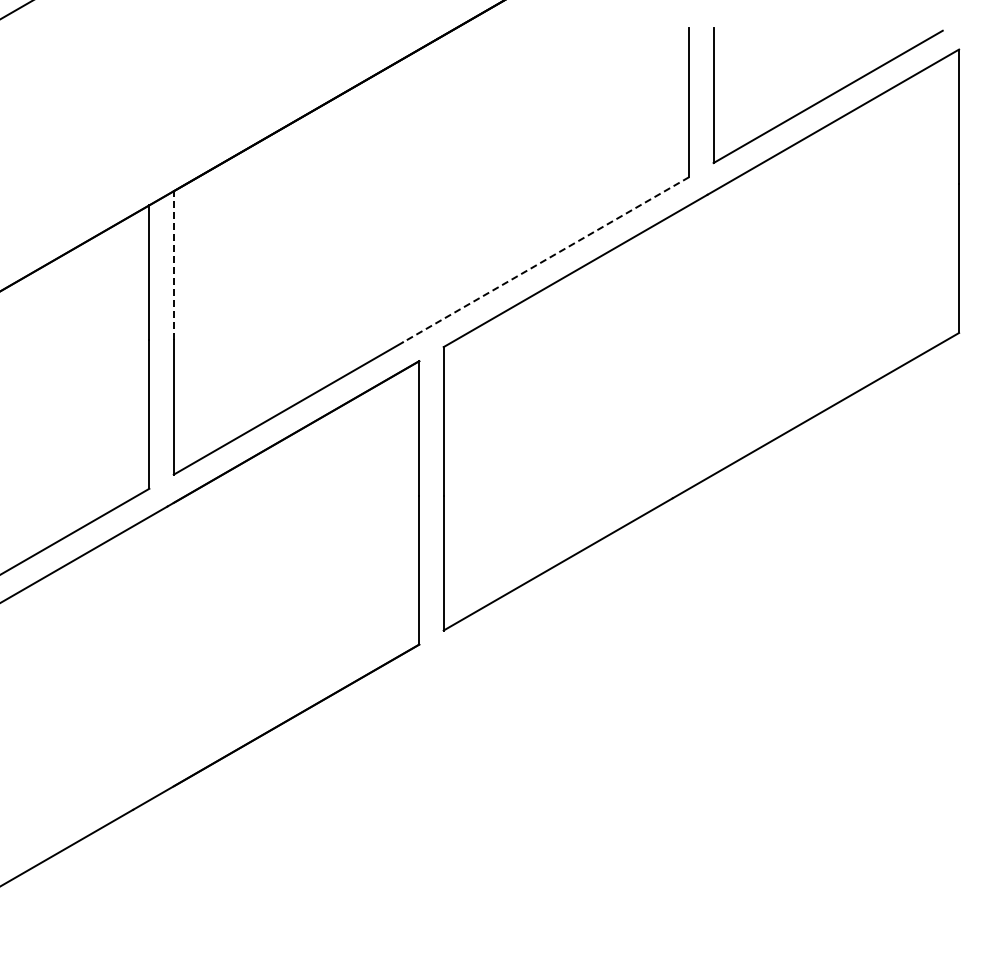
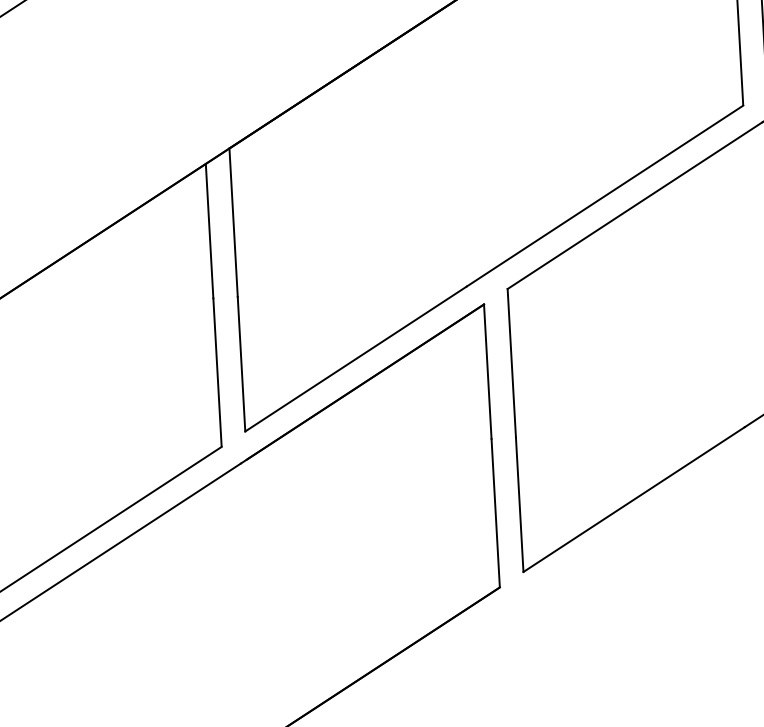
line: (545, 260) -> (604, 196), dashed -> solid
line: (173, 265) -> (233, 222), dashed -> solid

